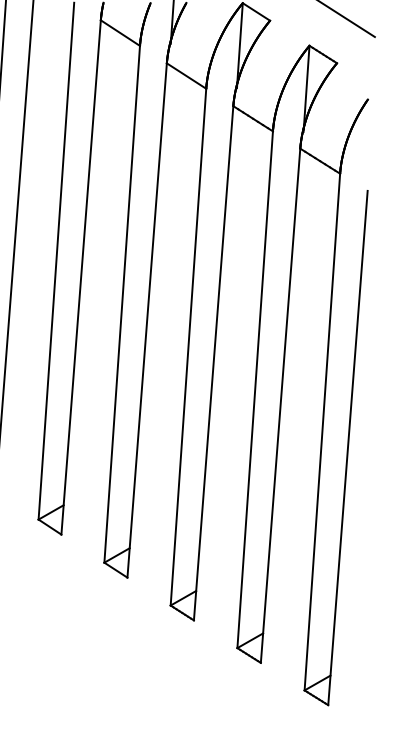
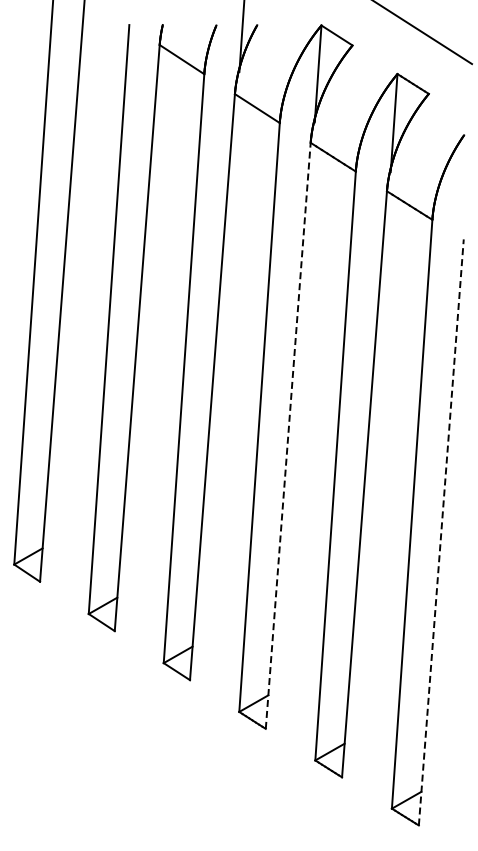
line: (213, 362) -> (288, 435), solid -> dashed
line: (348, 448) -> (441, 532), solid -> dashed

